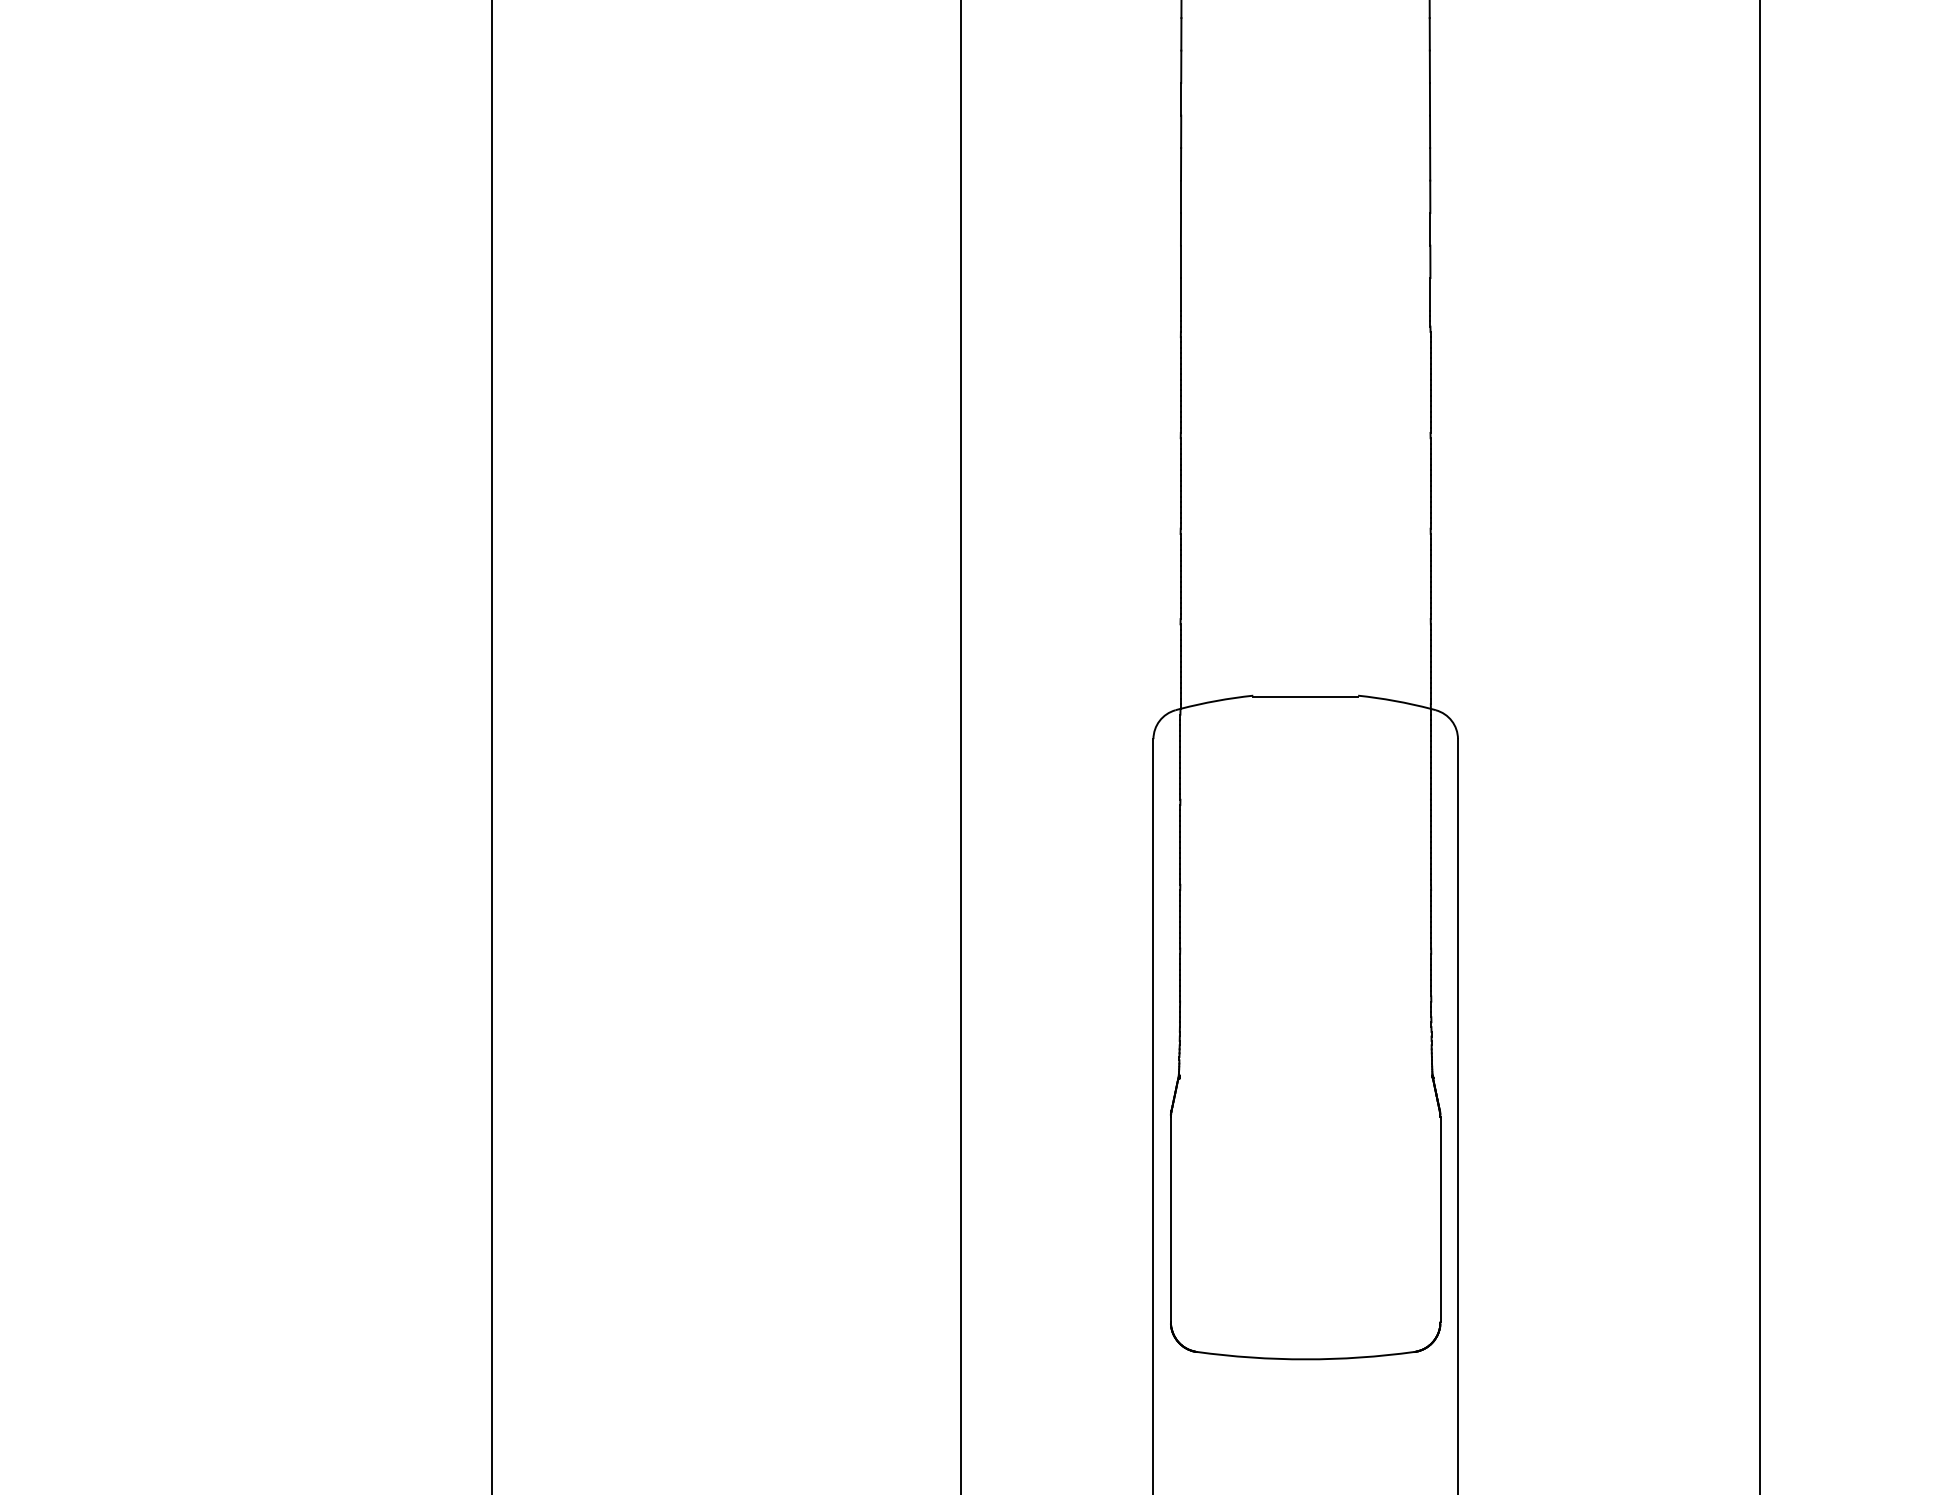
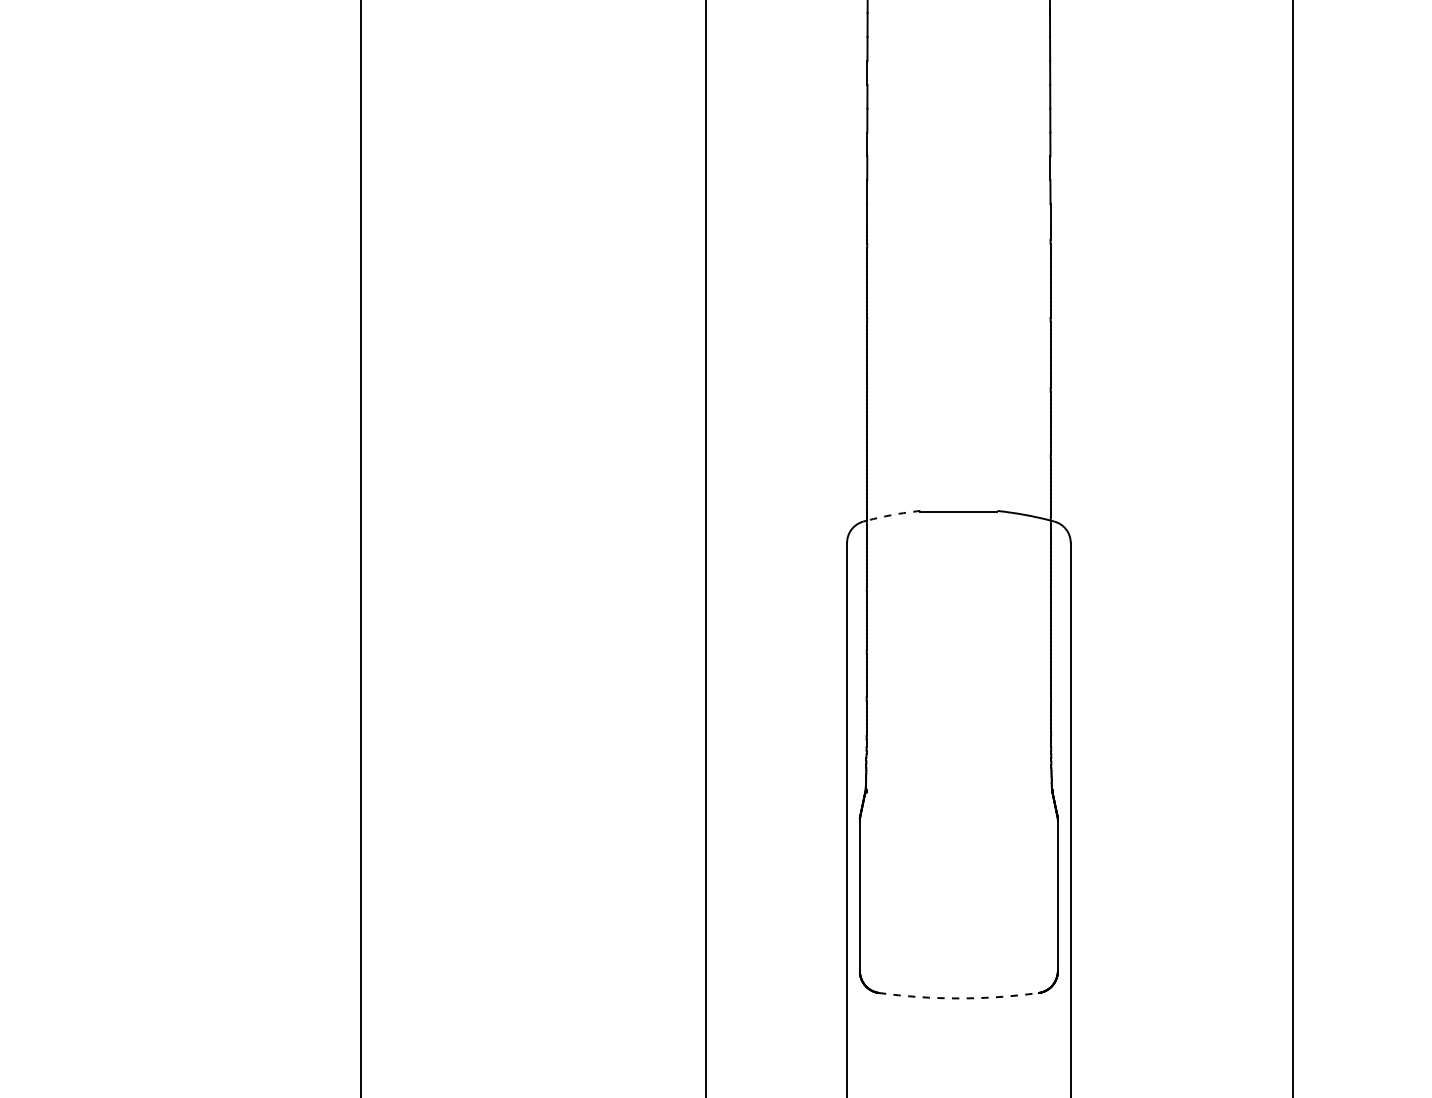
arc: (1216, 700) -> (893, 514), solid -> dashed
arc: (1305, 1359) -> (958, 998), solid -> dashed

